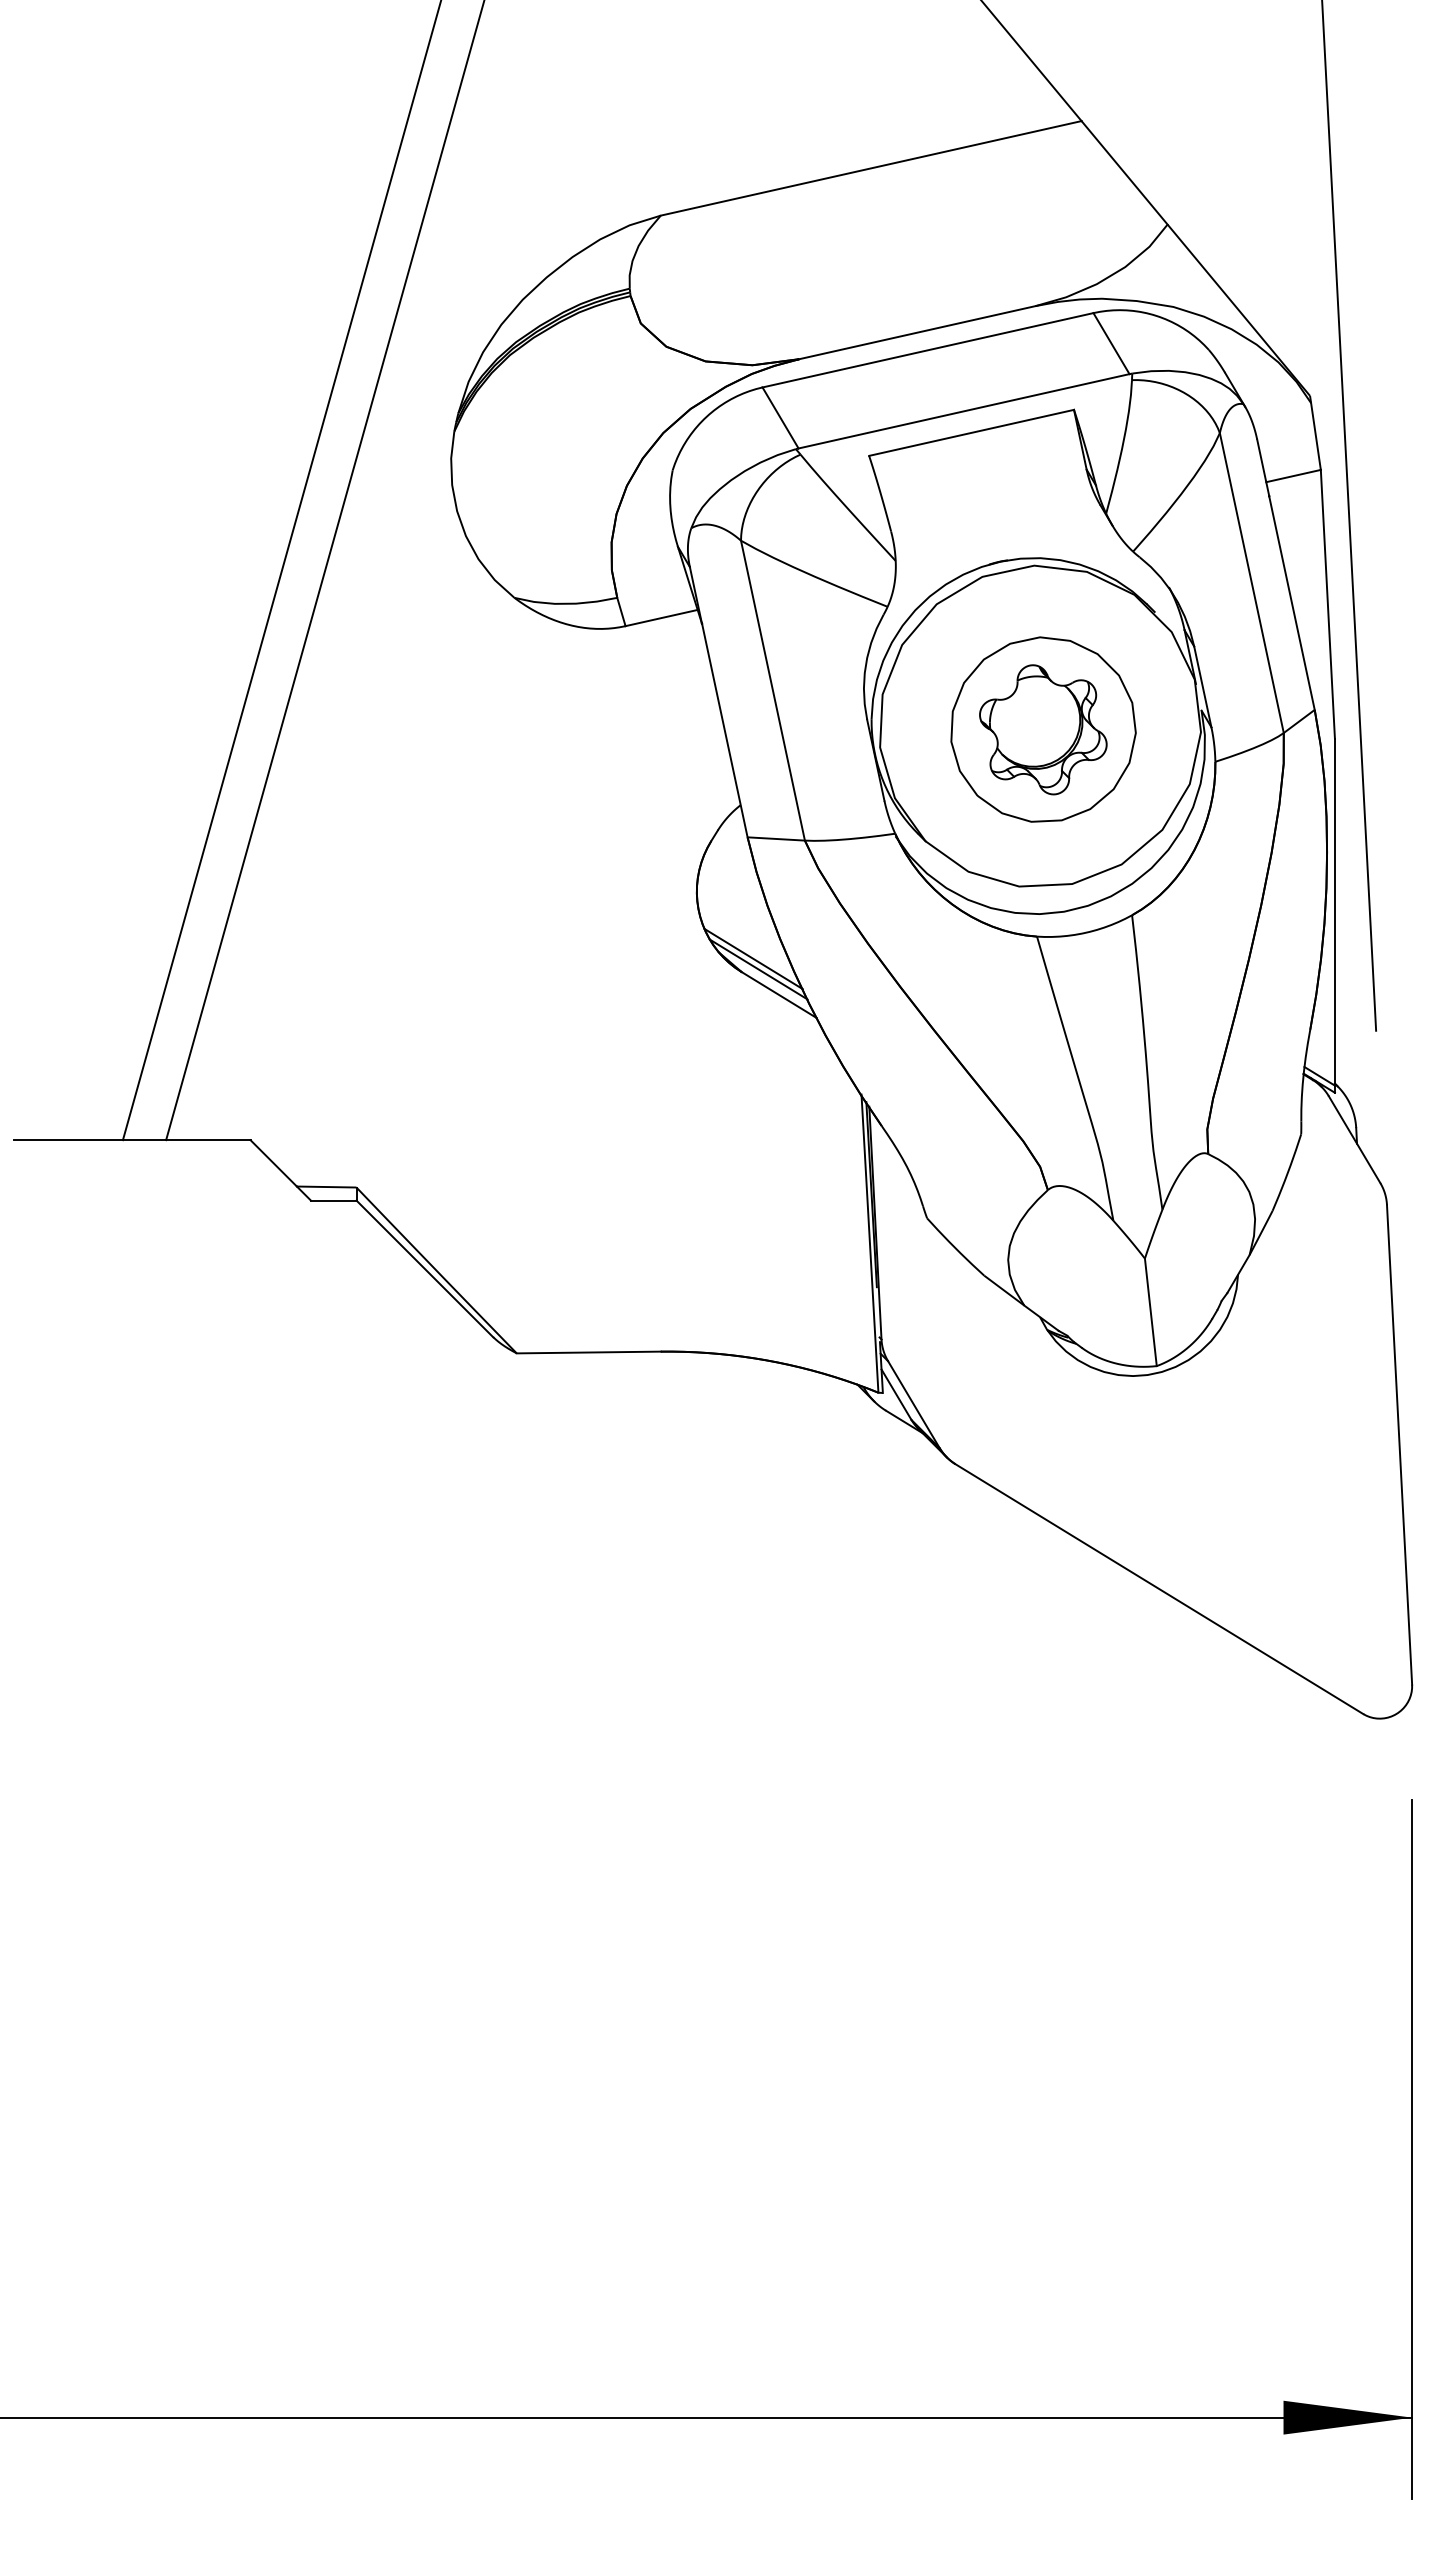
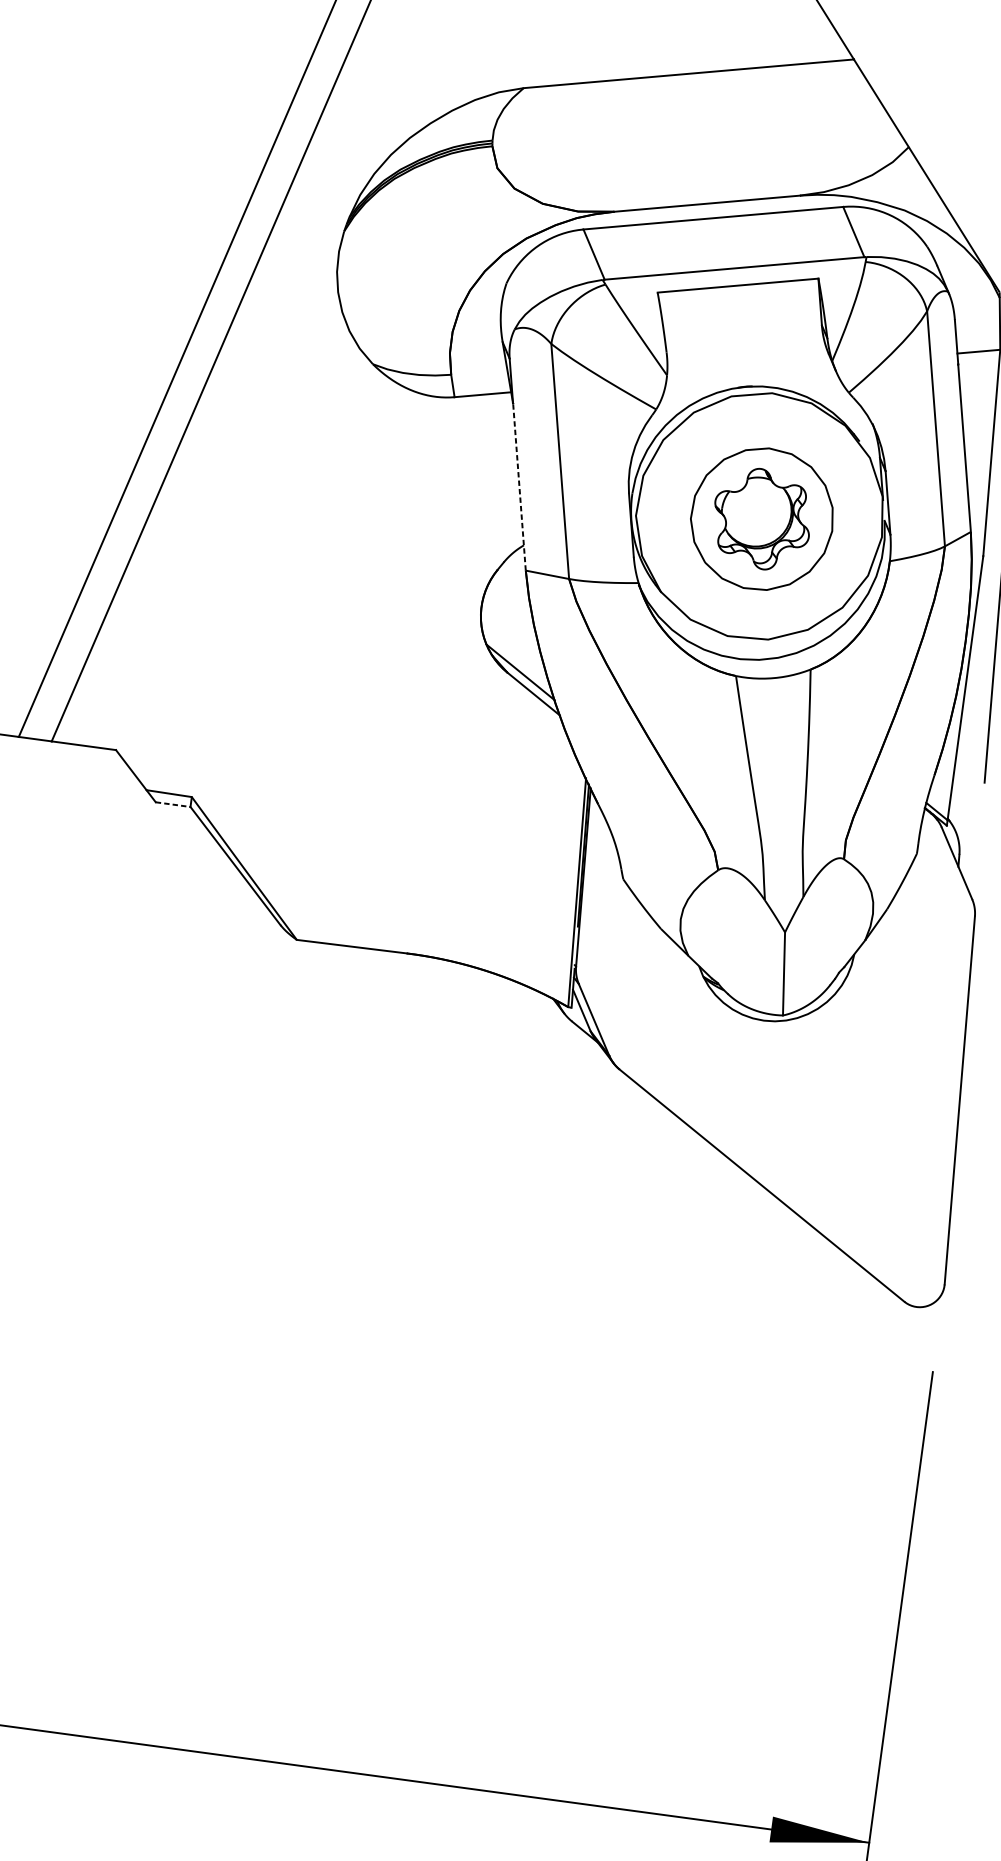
line: (724, 730) -> (519, 486), solid -> dashed
line: (753, 958) -> (517, 663), removed
line: (333, 1200) -> (172, 804), solid -> dashed

